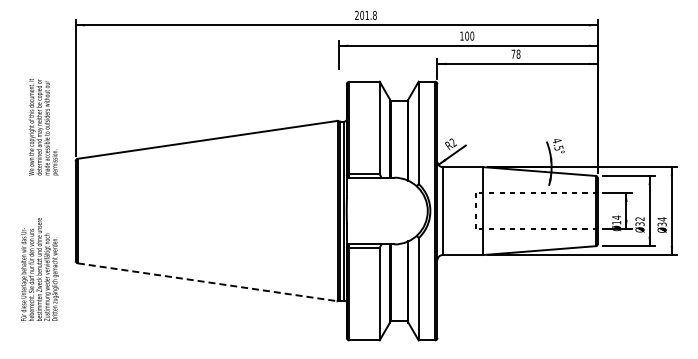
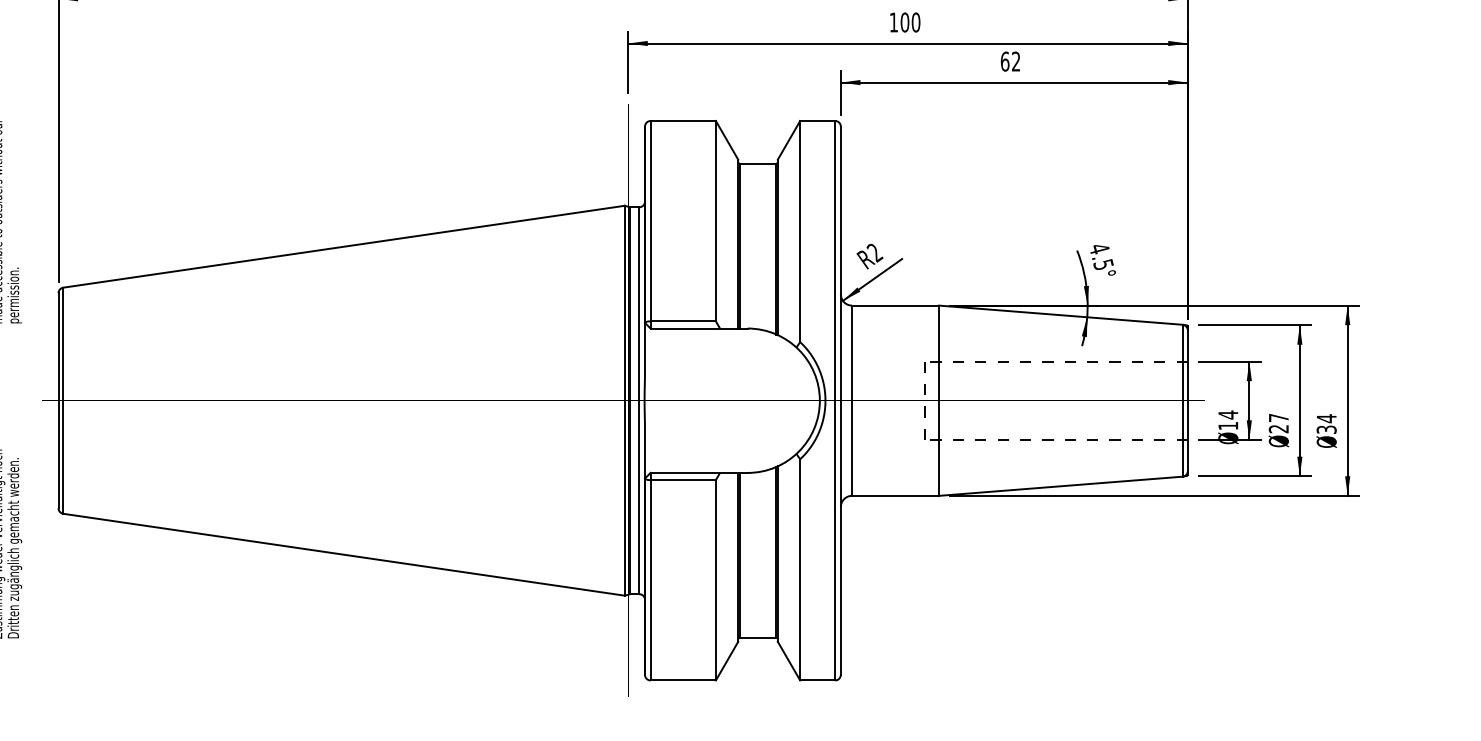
text: (515, 53) -> (1009, 59), 78 -> 62
text: (639, 221) -> (1277, 423), 32 -> 27
line: (208, 282) -> (345, 555), dashed -> solid

